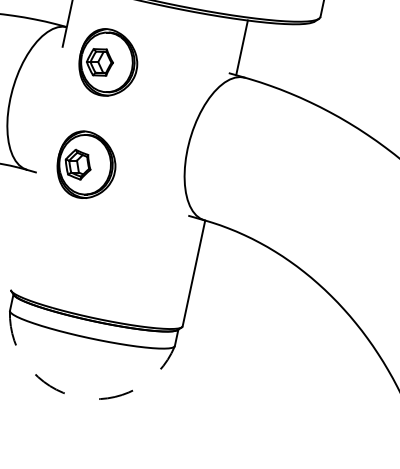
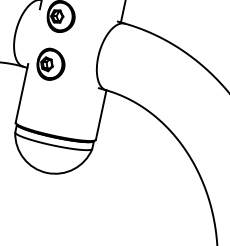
line: (23, 227) -> (21, 93), added
arc: (76, 396) -> (46, 172), dashed -> solid

